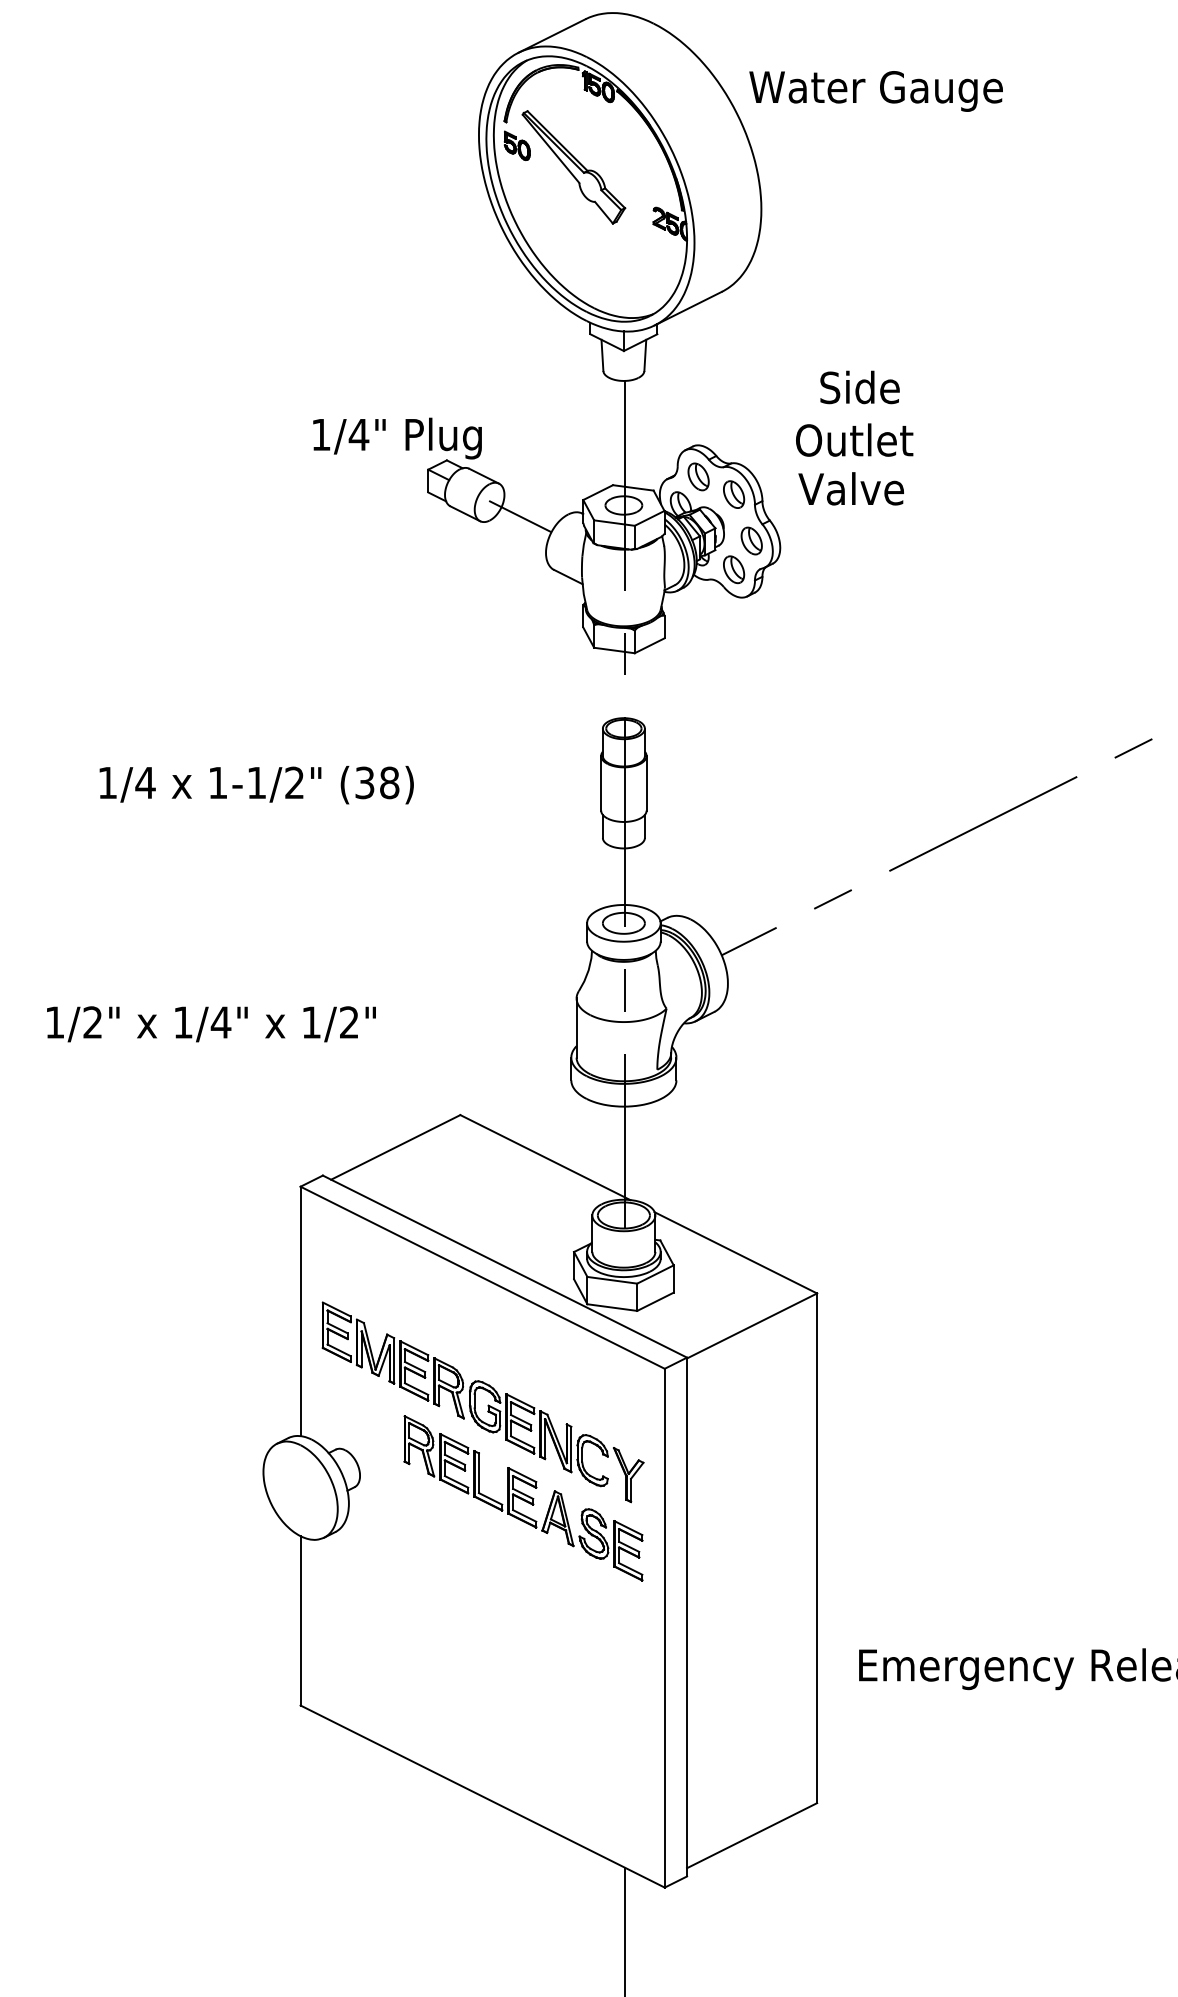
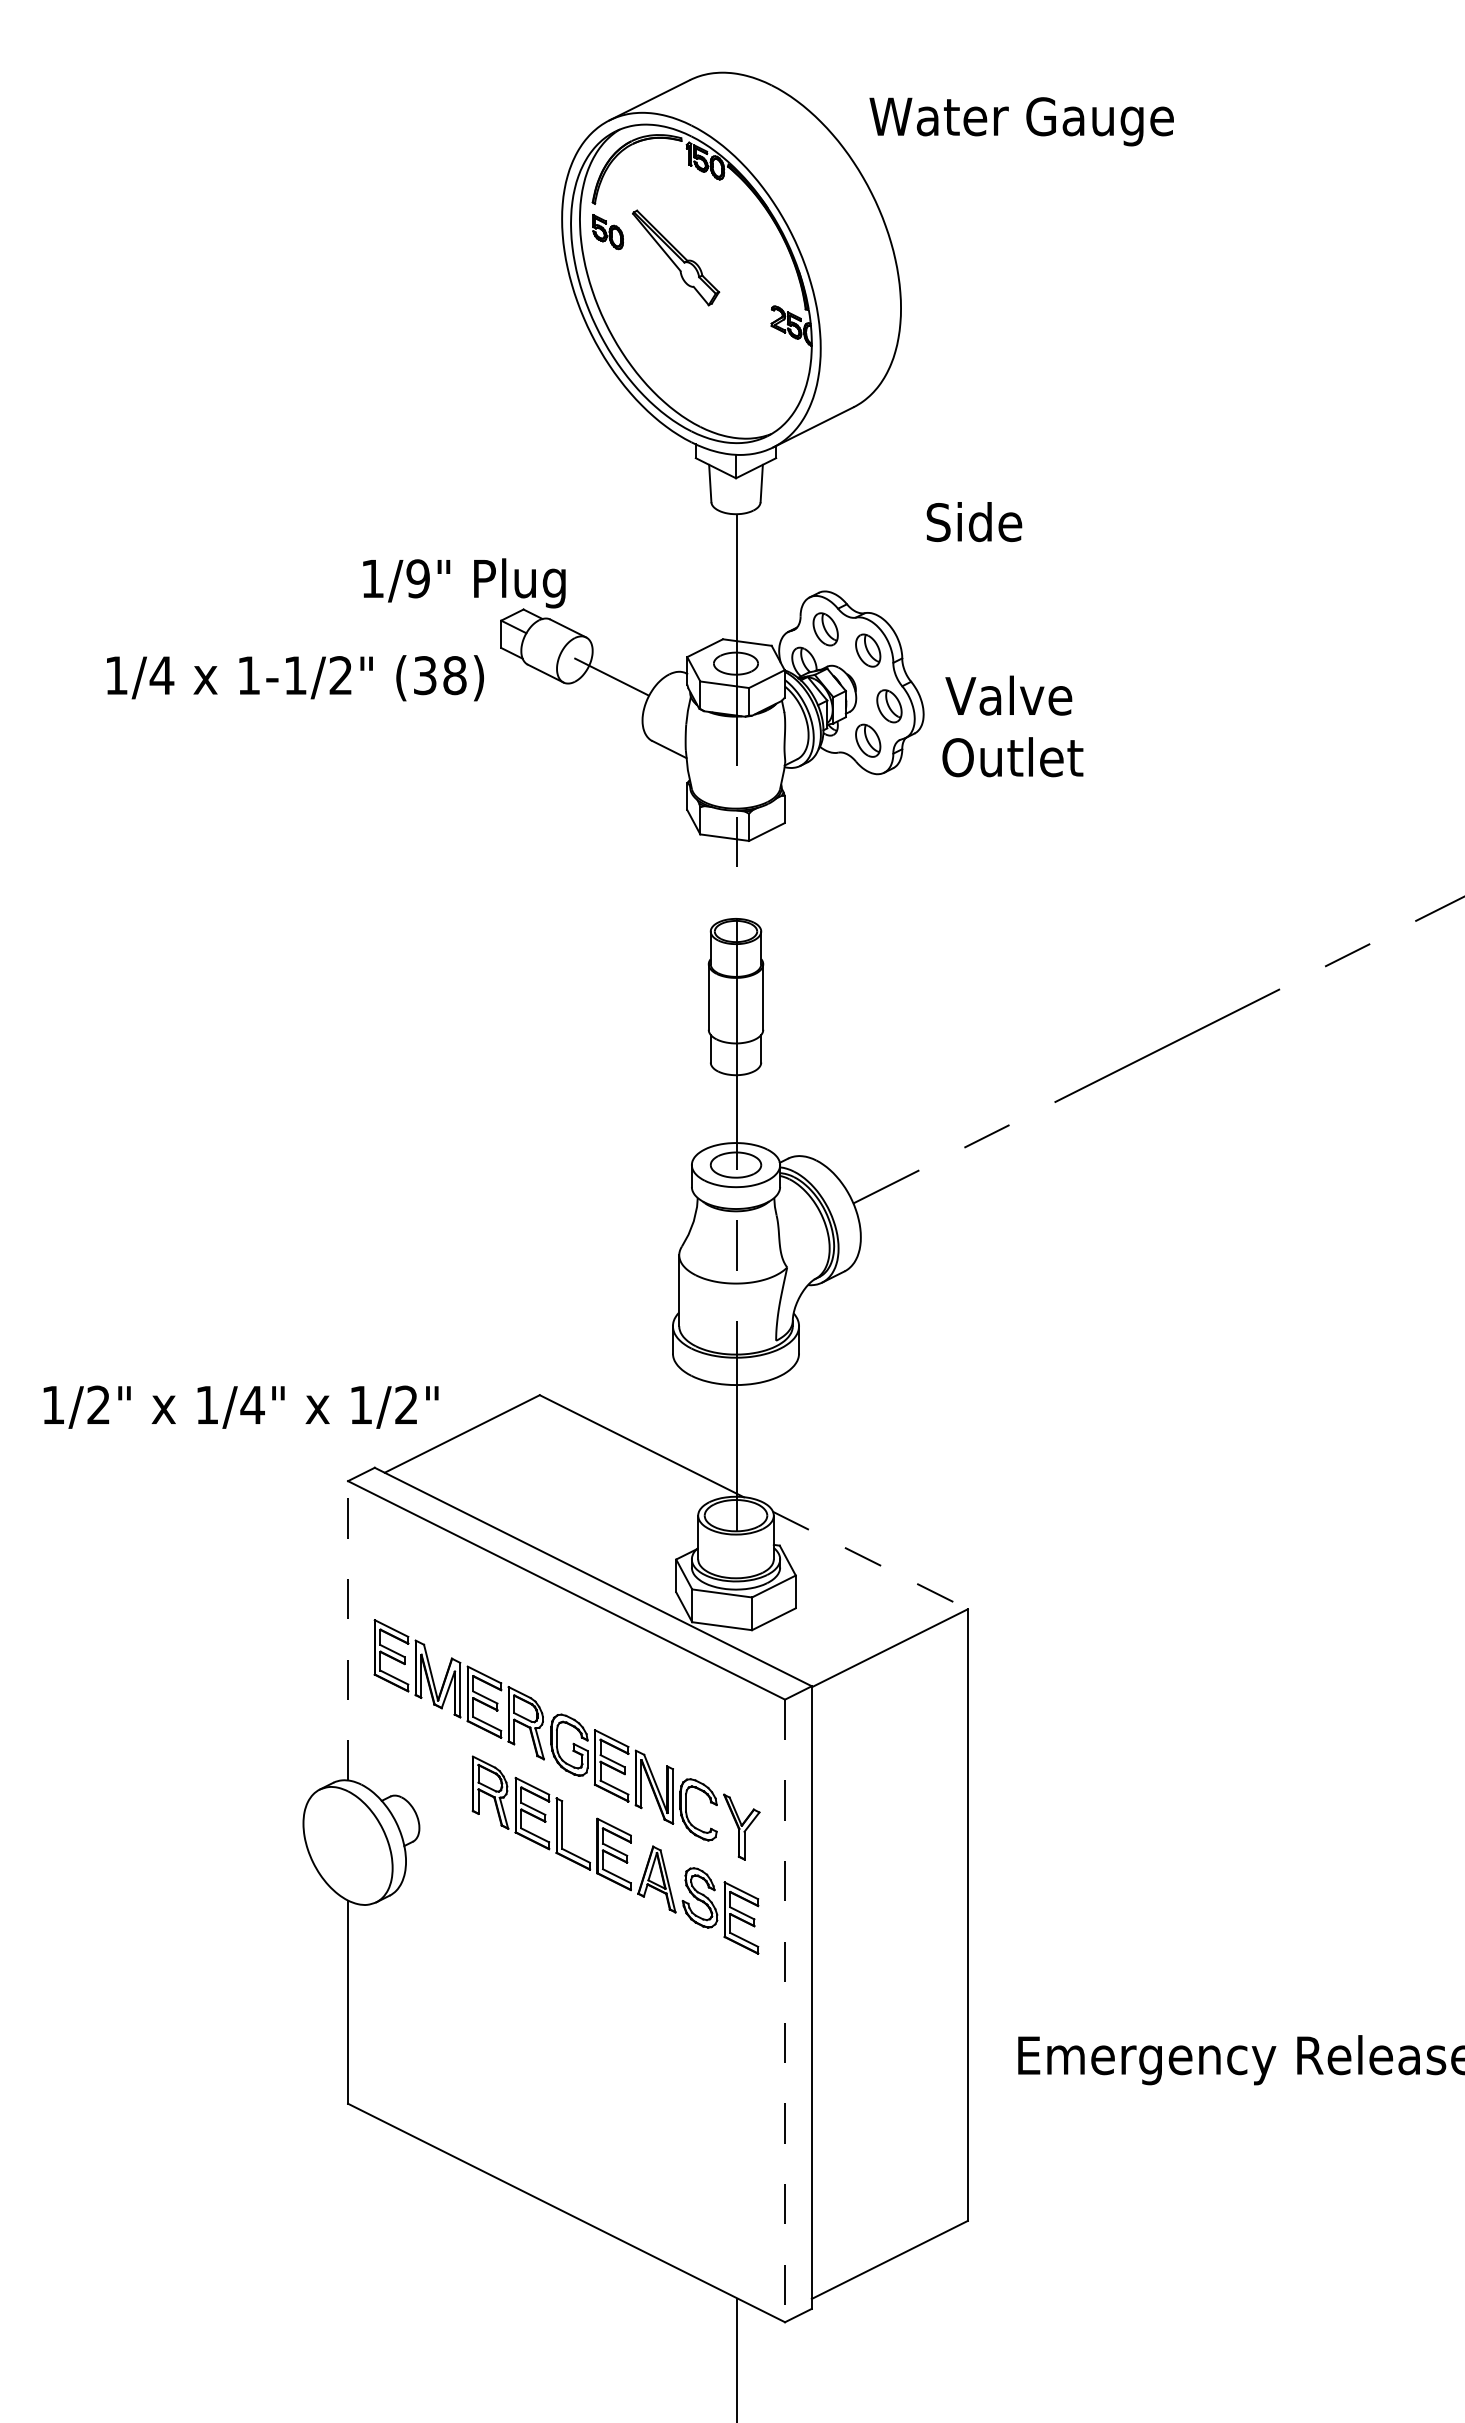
text: (875, 91) -> (1021, 121), moved
part: (573, 167) -> (675, 257), size x0.7
text: (860, 387) -> (974, 522), moved
text: (358, 434) -> (417, 578), 1/4" -> 1/9"
text: (854, 440) -> (1012, 757), moved
text: (850, 488) -> (1008, 695), moved
text: (256, 785) -> (295, 678), moved
text: (210, 1023) -> (240, 1406), moved
line: (735, 1252) -> (870, 1560), solid -> dashed
line: (300, 1311) -> (348, 1630), solid -> dashed
line: (665, 1628) -> (785, 2011), solid -> dashed

